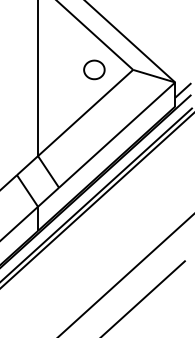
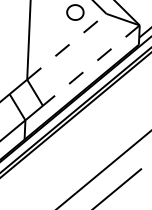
line: (85, 112) -> (66, 46), solid -> dashed
line: (116, 135) -> (90, 65), solid -> dashed

